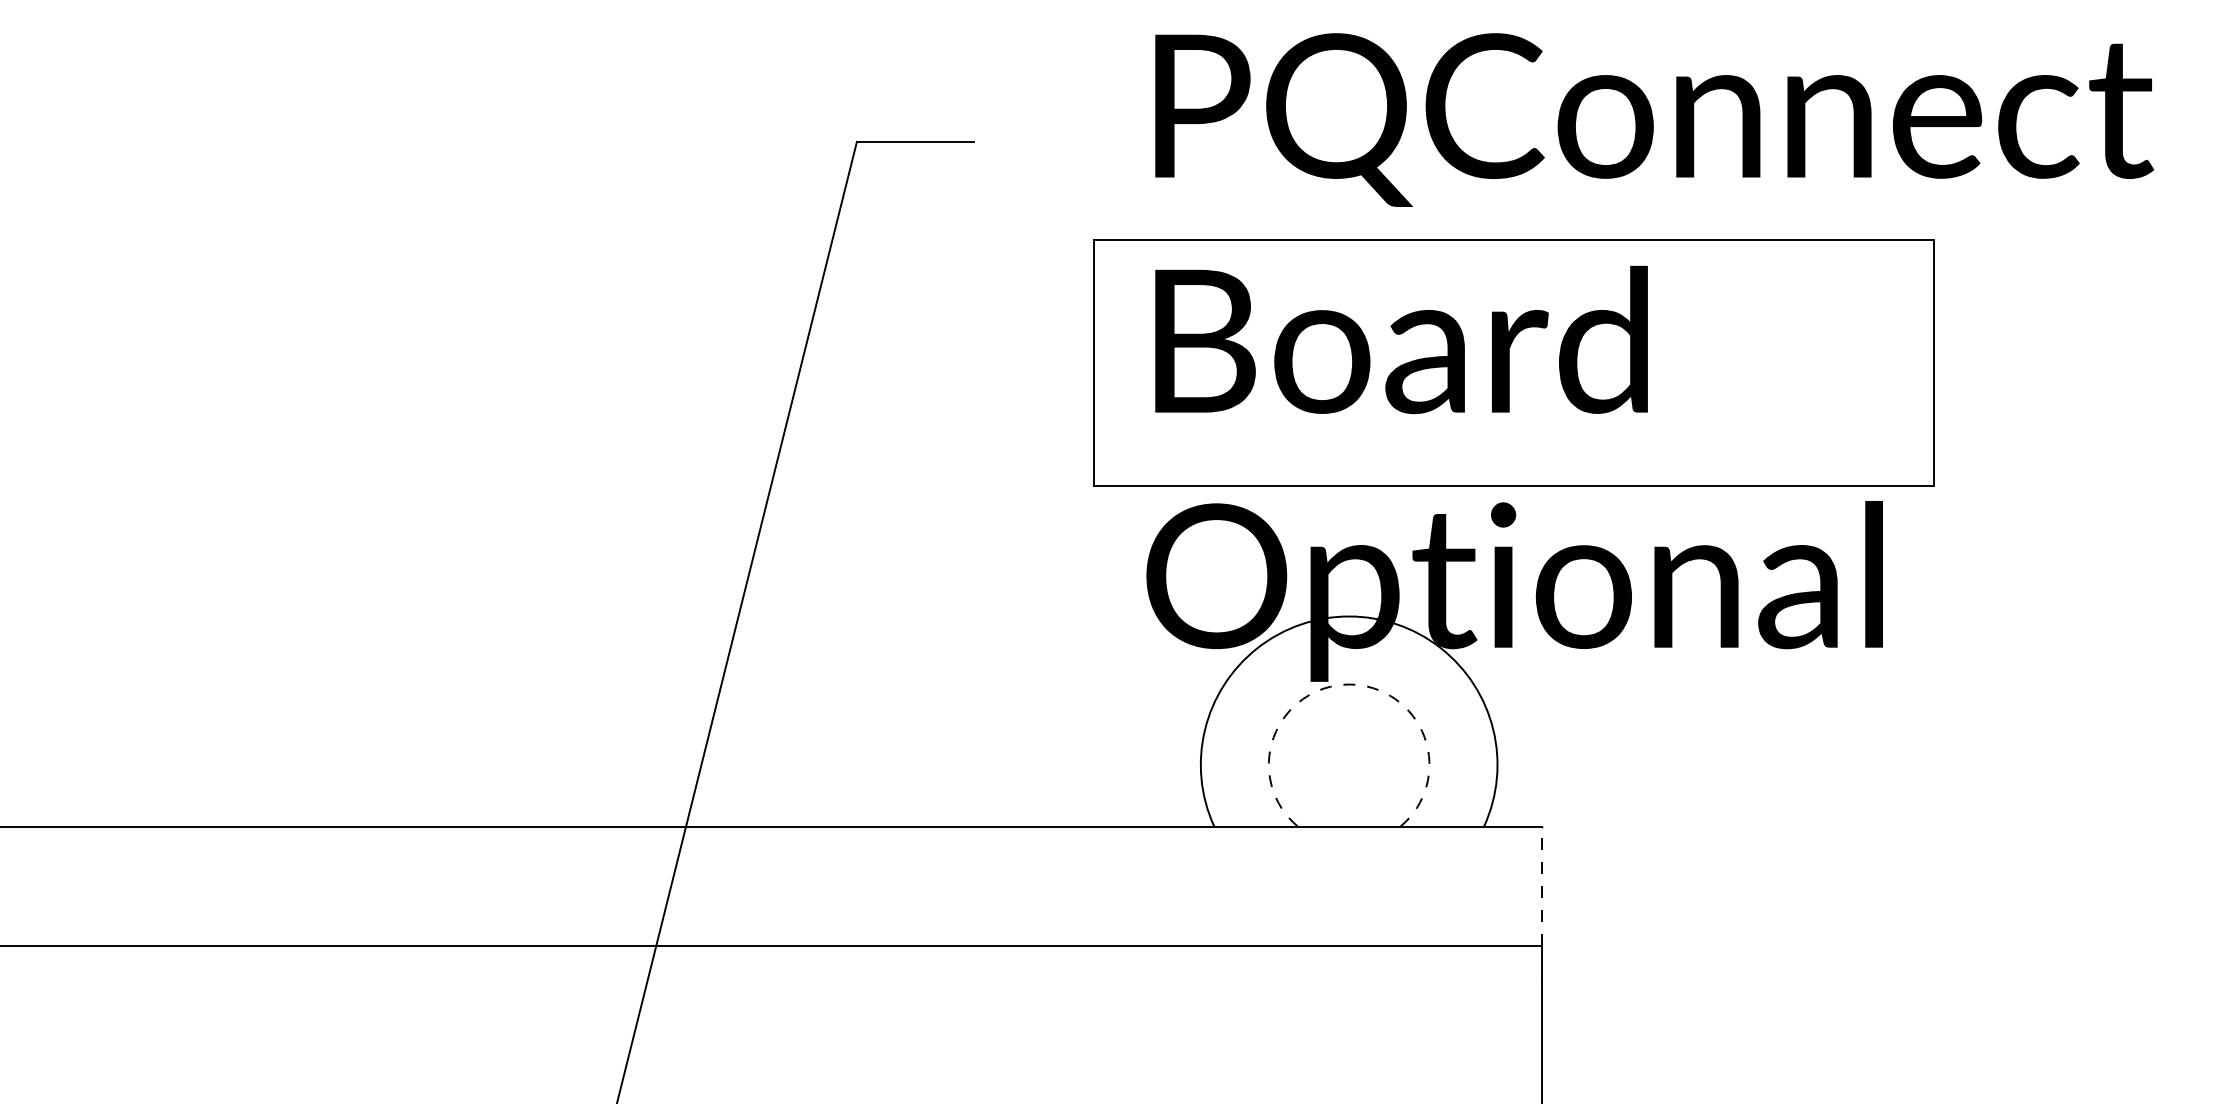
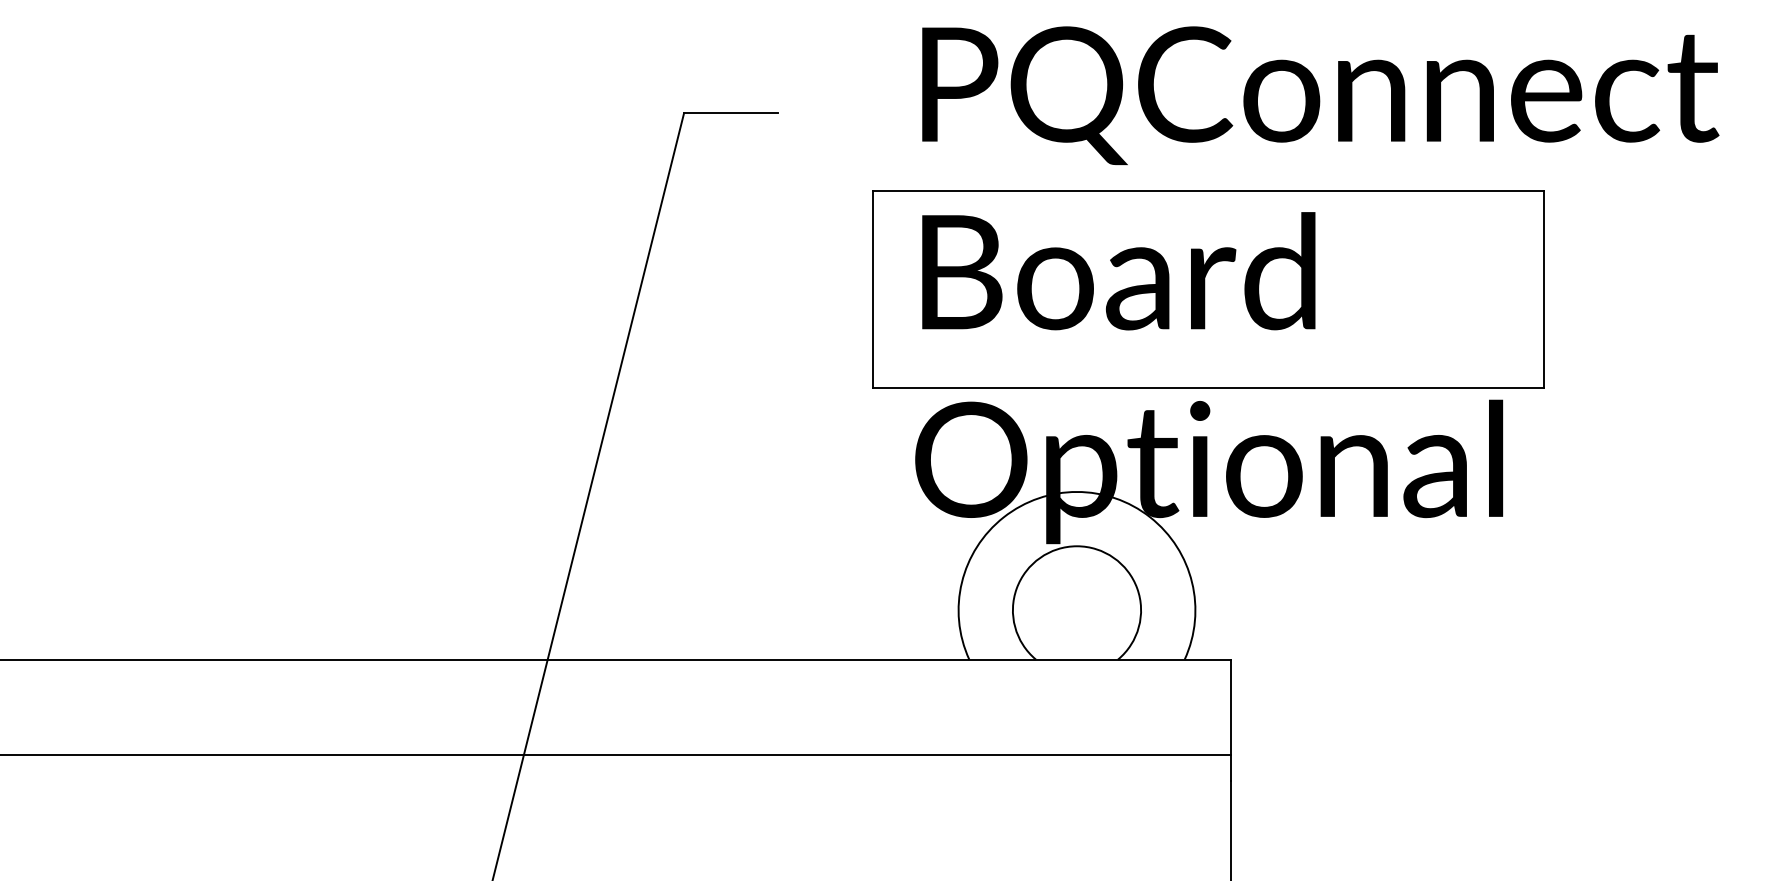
arc: (1349, 684) -> (1077, 546), dashed -> solid
line: (1542, 885) -> (1231, 706), dashed -> solid

